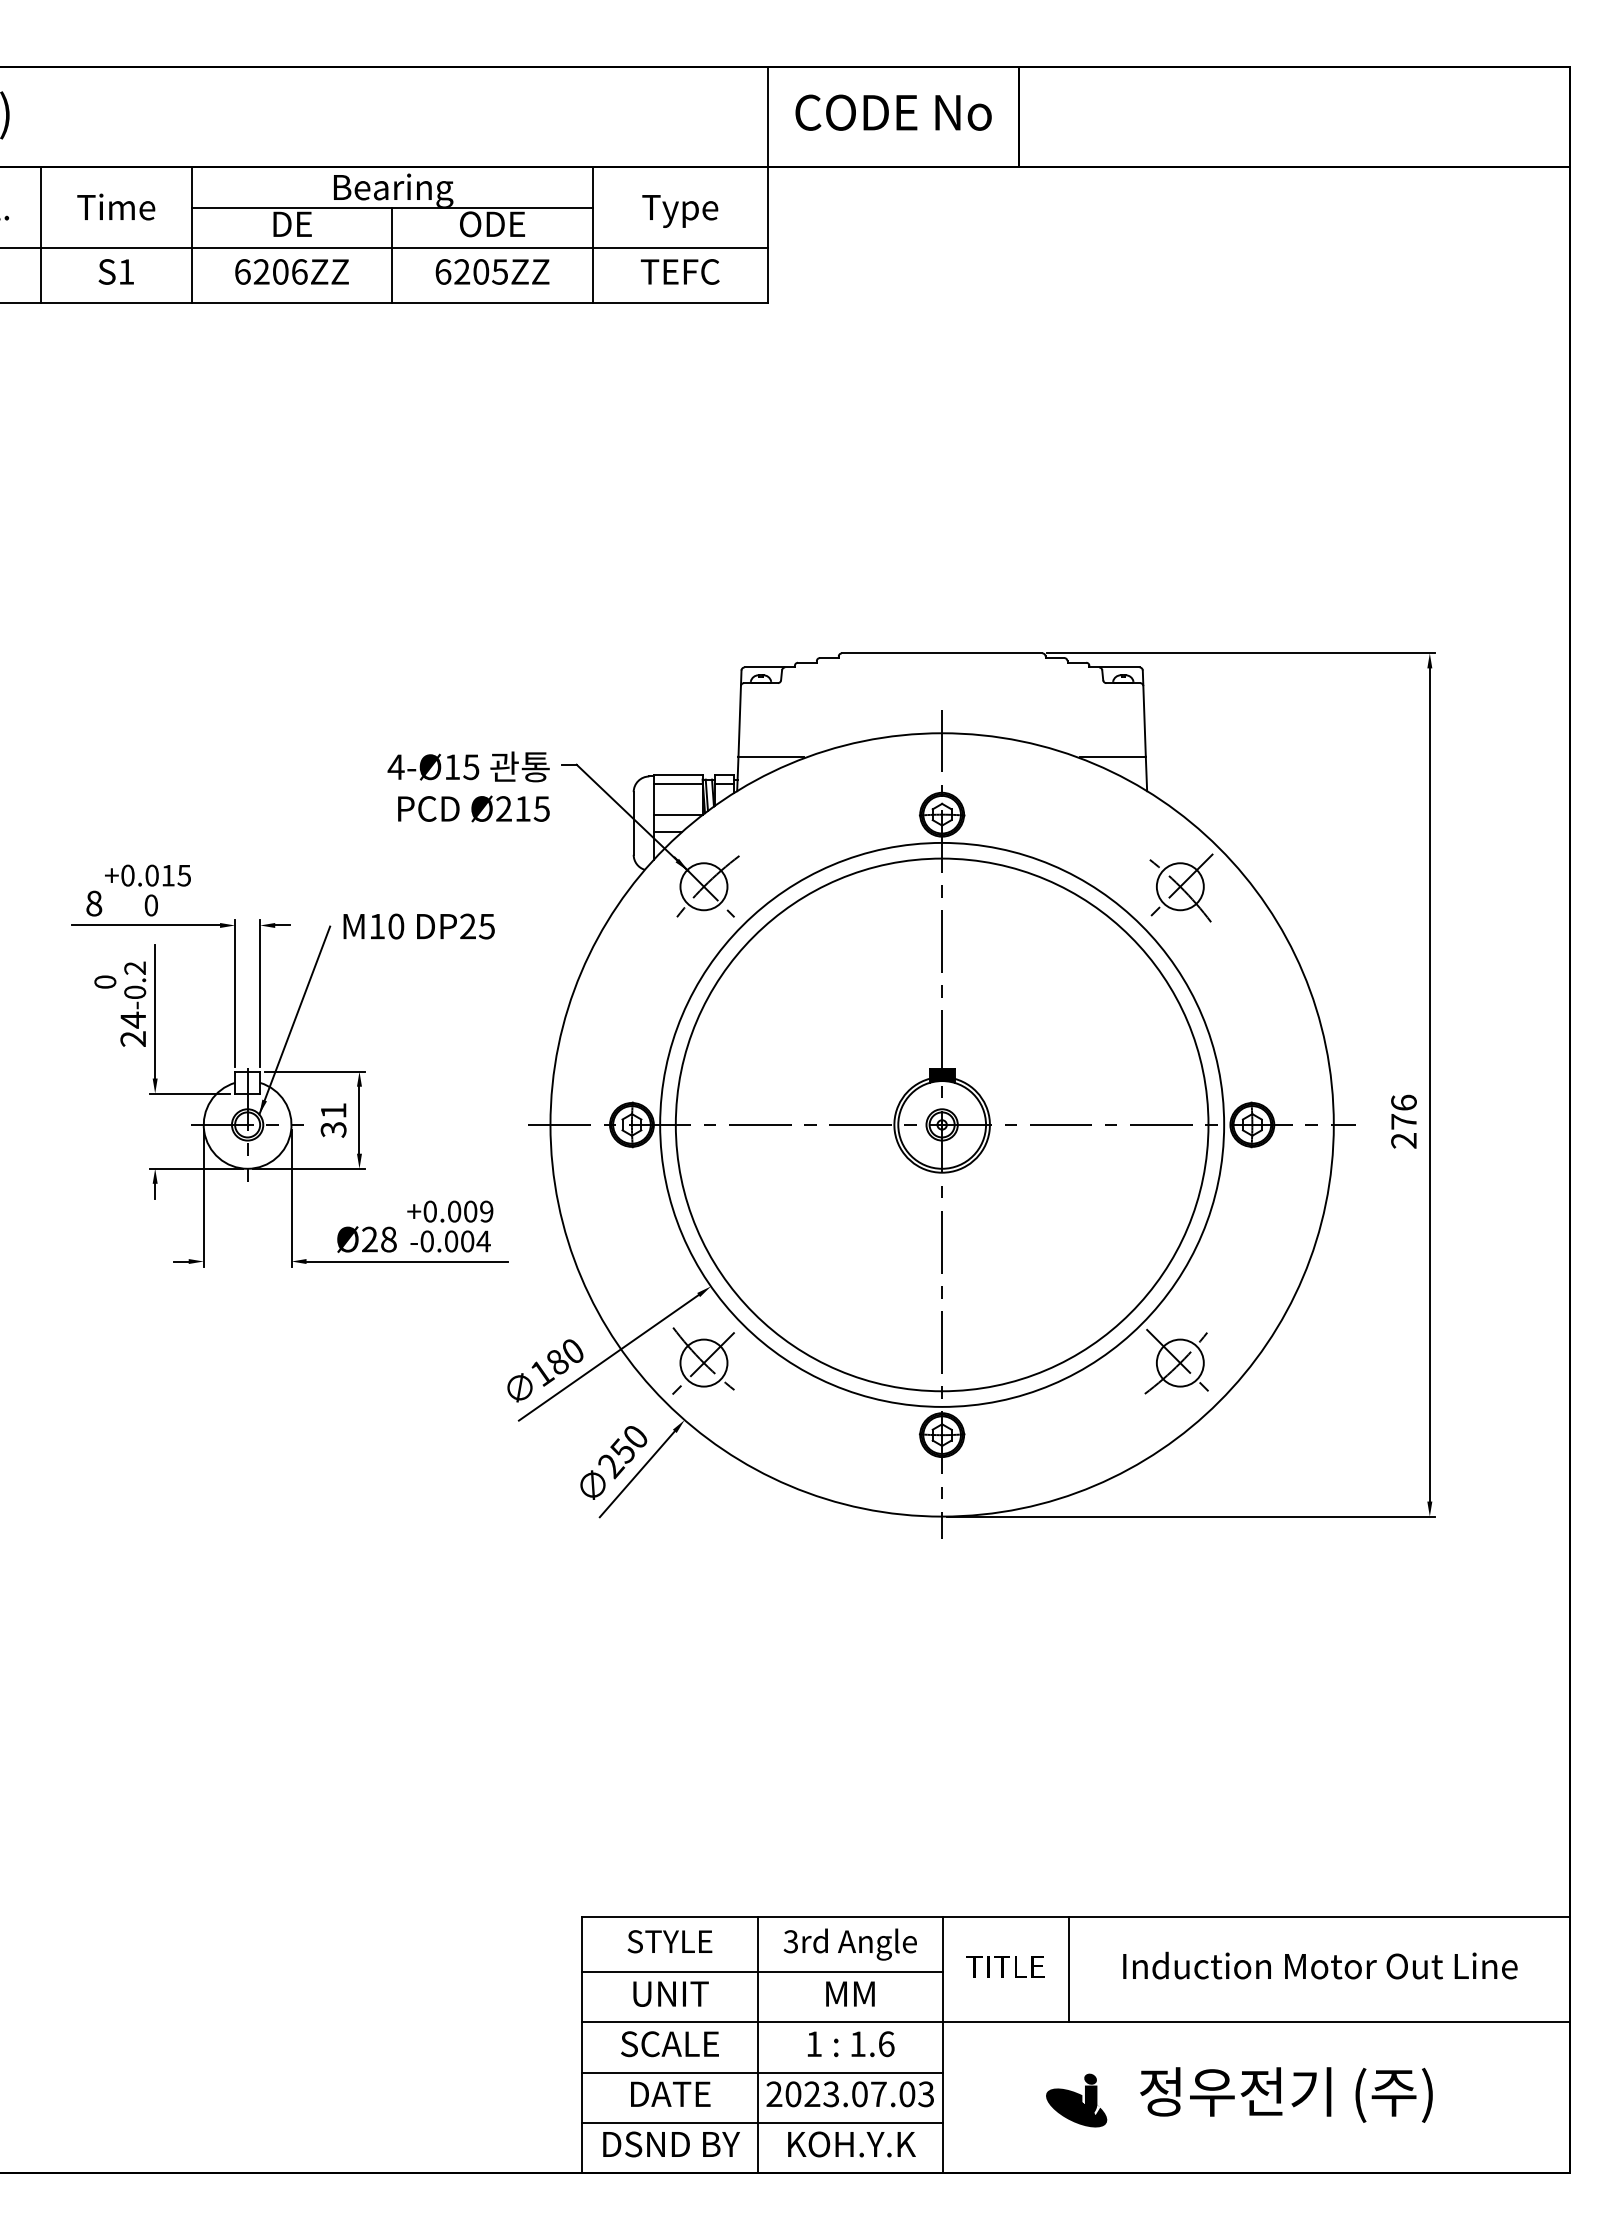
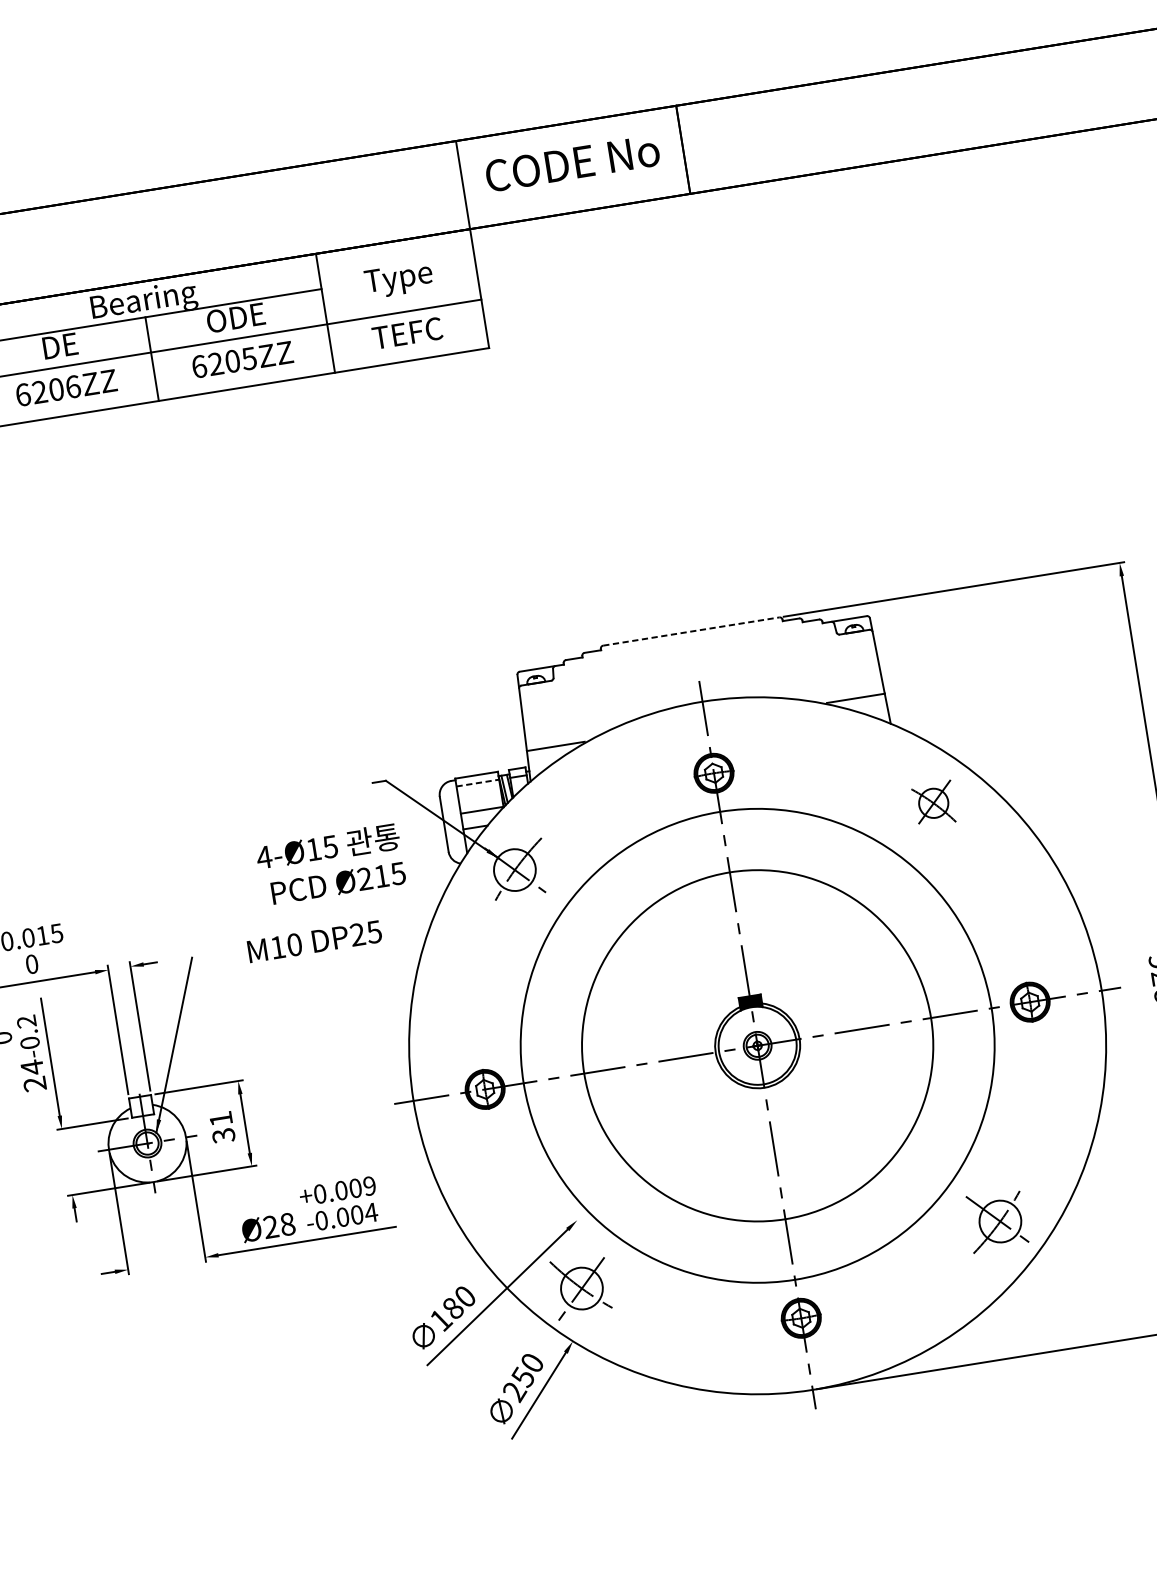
line: (942, 653) -> (691, 631), solid -> dashed
line: (678, 783) -> (477, 782), solid -> dashed
text: (468, 786) -> (330, 864), moved
part: (1181, 887) -> (934, 803), size x0.7
text: (418, 926) -> (314, 941), moved
circle: (942, 1124) -> (757, 1045), size x0.7

